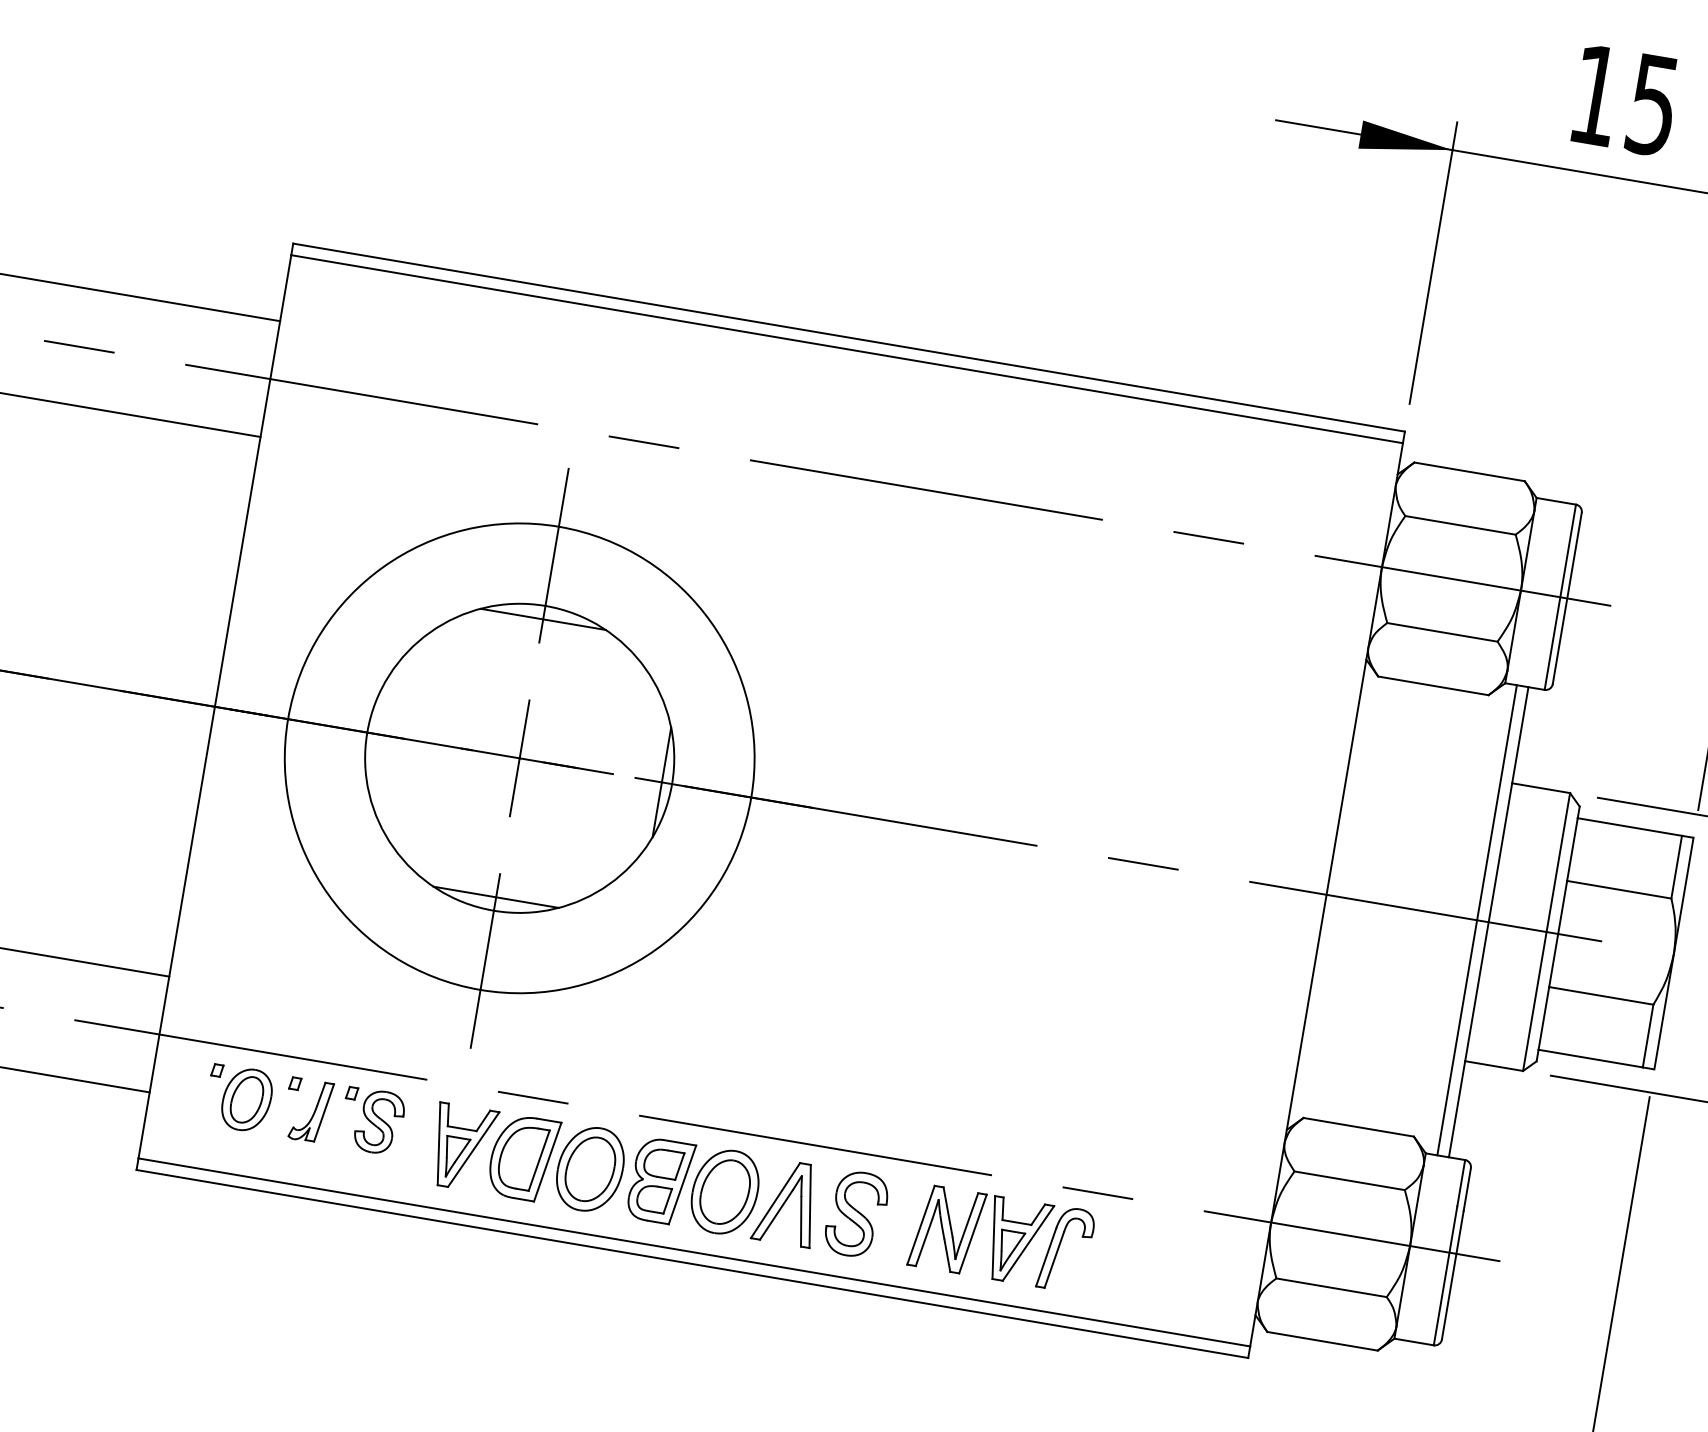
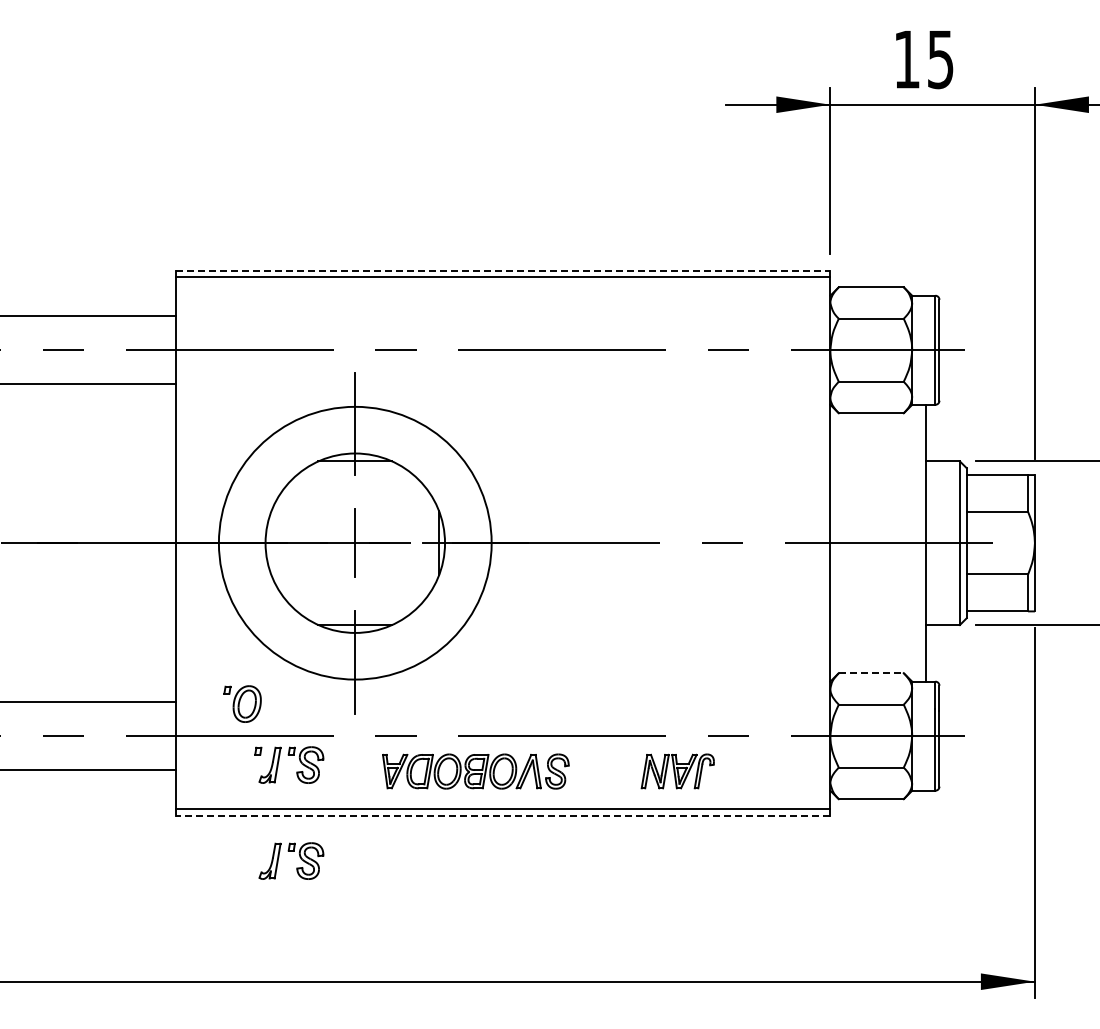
line: (849, 337) -> (503, 270), solid -> dashed
line: (1478, 919) -> (919, 542), removed
part: (239, 1097) -> (242, 703), moved
line: (1358, 1127) -> (871, 673), solid -> dashed
part: (658, 1180) -> (475, 771), size x0.7
part: (1001, 1238) -> (677, 771), size x0.7
line: (691, 1263) -> (502, 815), solid -> dashed
part: (334, 1276) -> (299, 857), added

